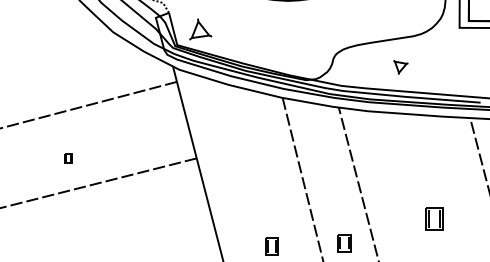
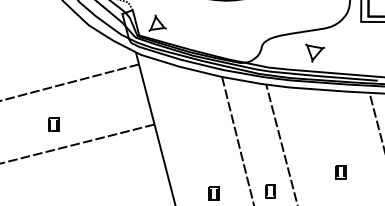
part: (400, 66) -> (314, 52), size x1.67
part: (68, 158) -> (53, 124), size x1.67
part: (433, 219) -> (340, 172), size x0.71

